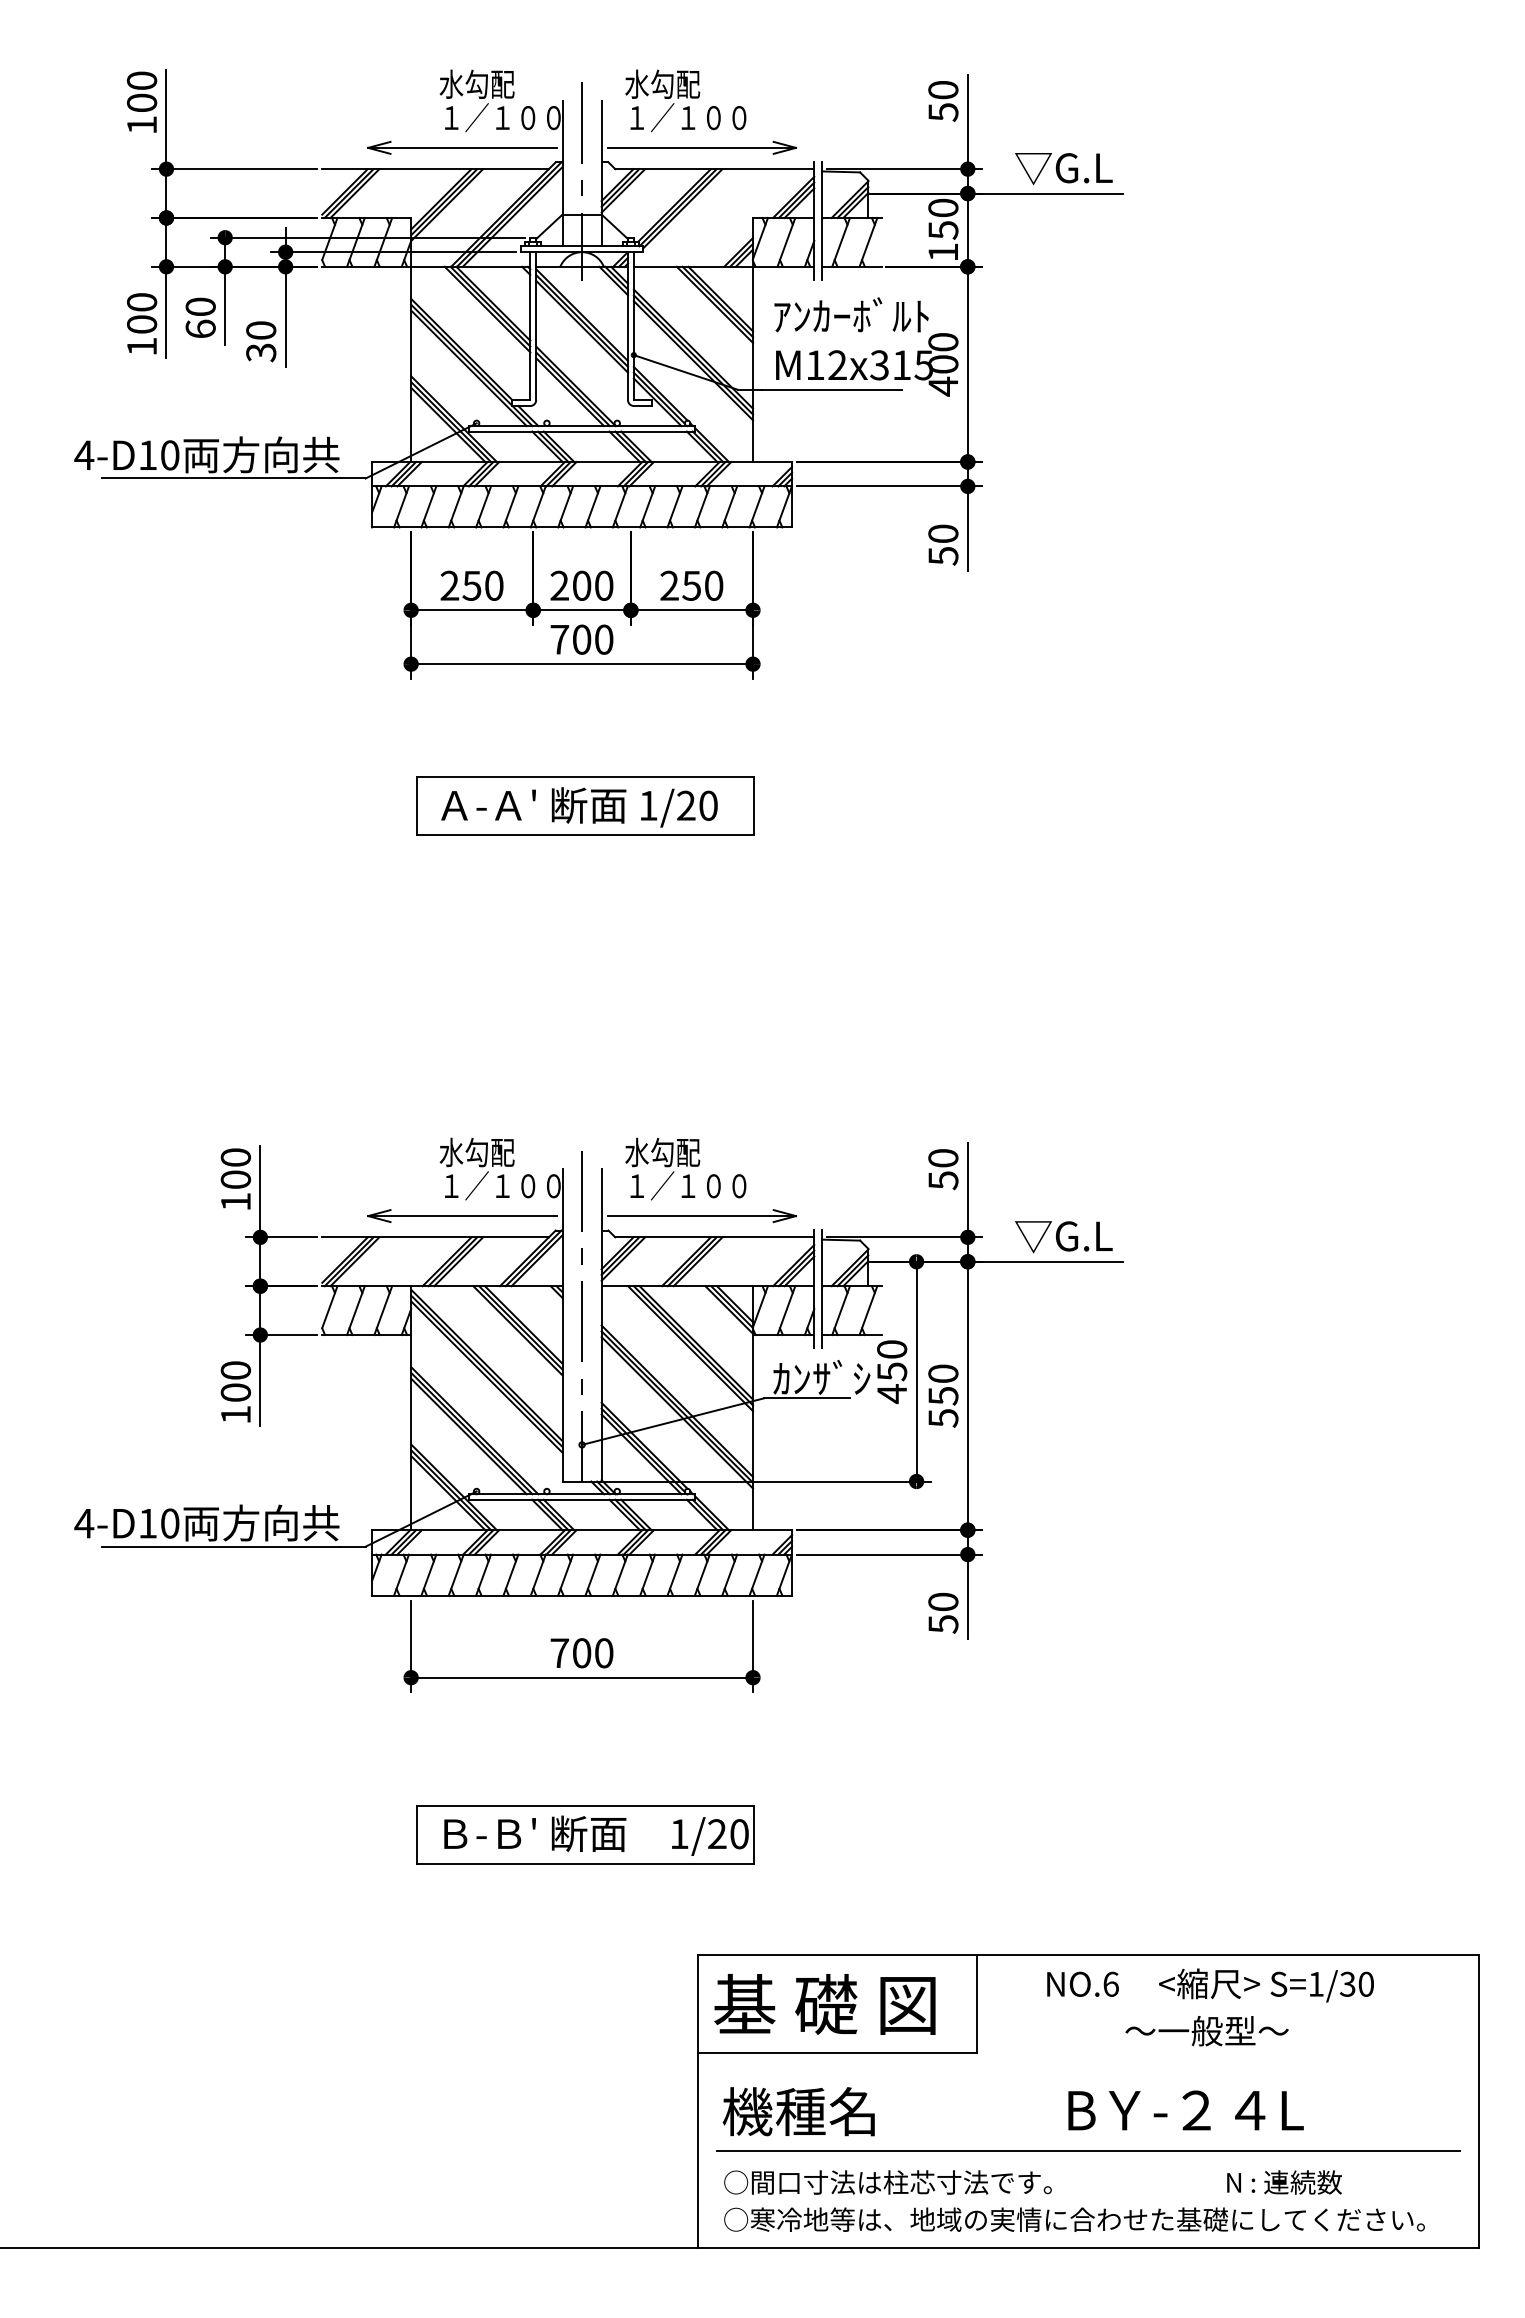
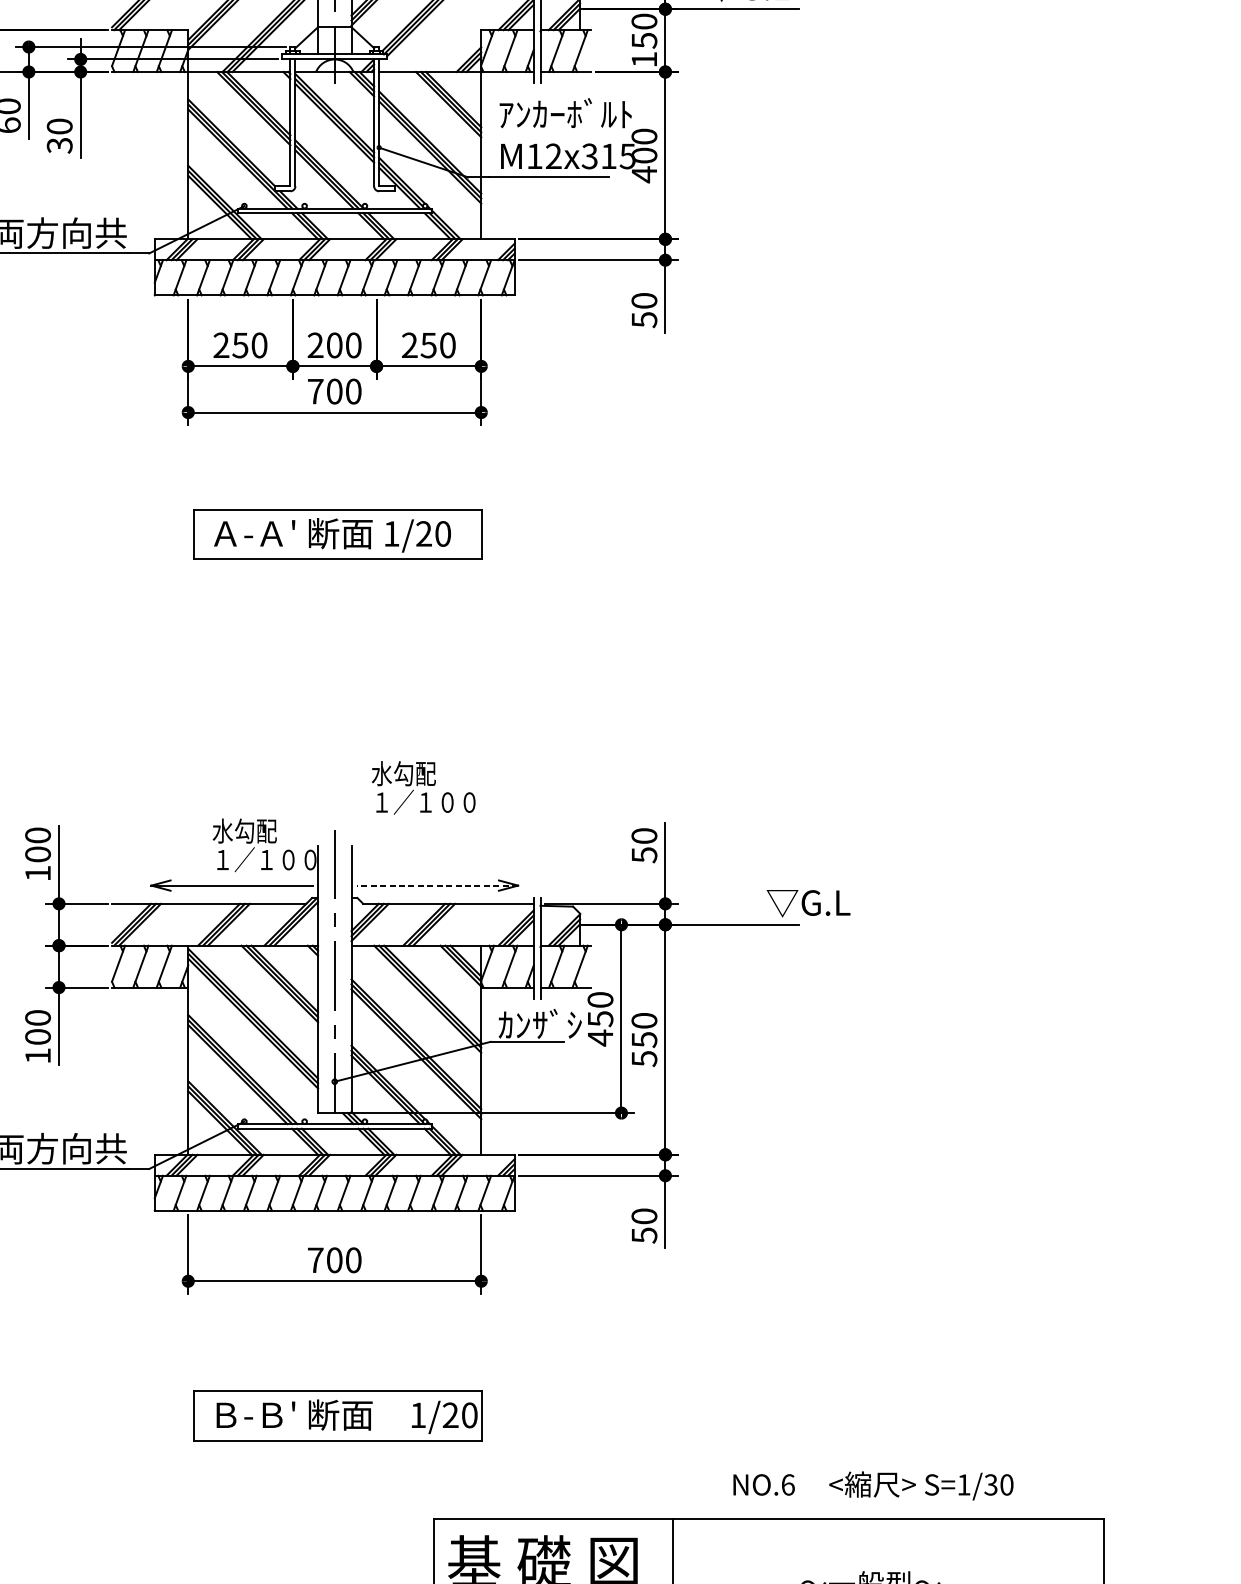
text: (685, 1168) -> (423, 787), moved
line: (701, 1216) -> (437, 885), solid -> dashed
text: (1063, 1237) -> (808, 903), moved
text: (1210, 1985) -> (873, 1485), moved

